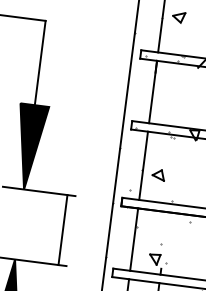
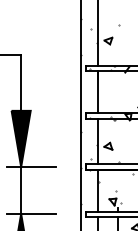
line: (63, 230) -> (21, 190), moved

